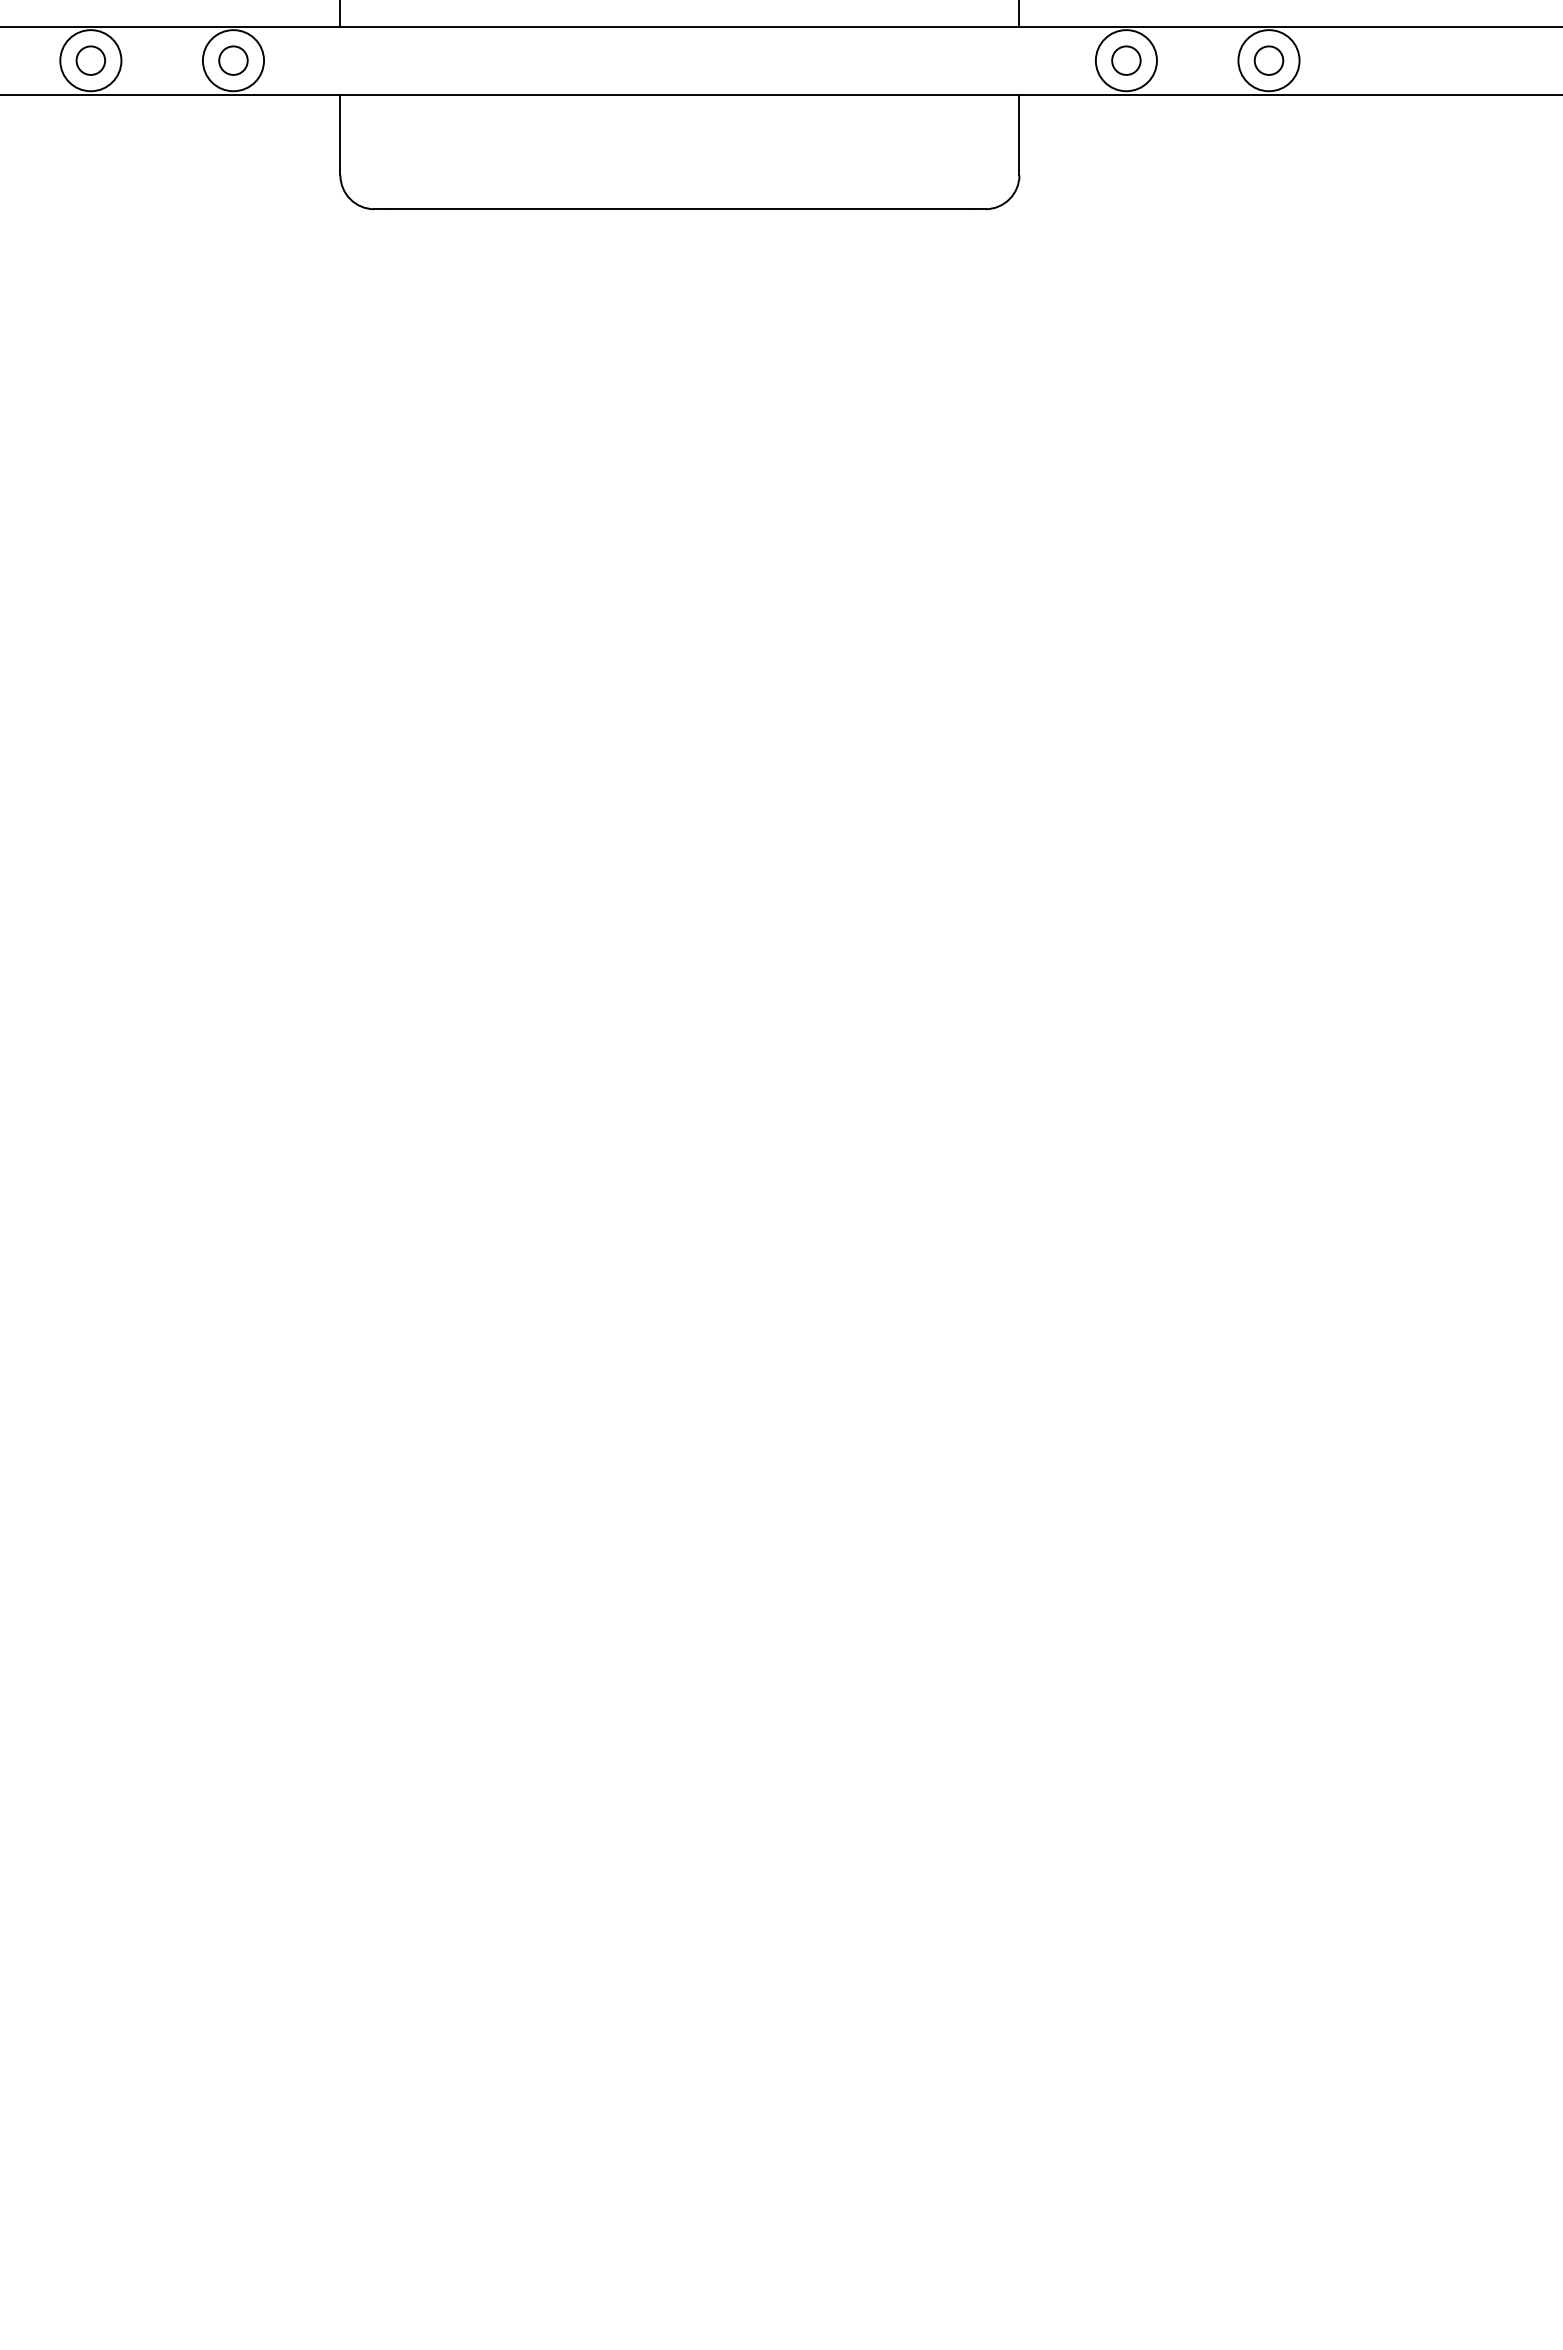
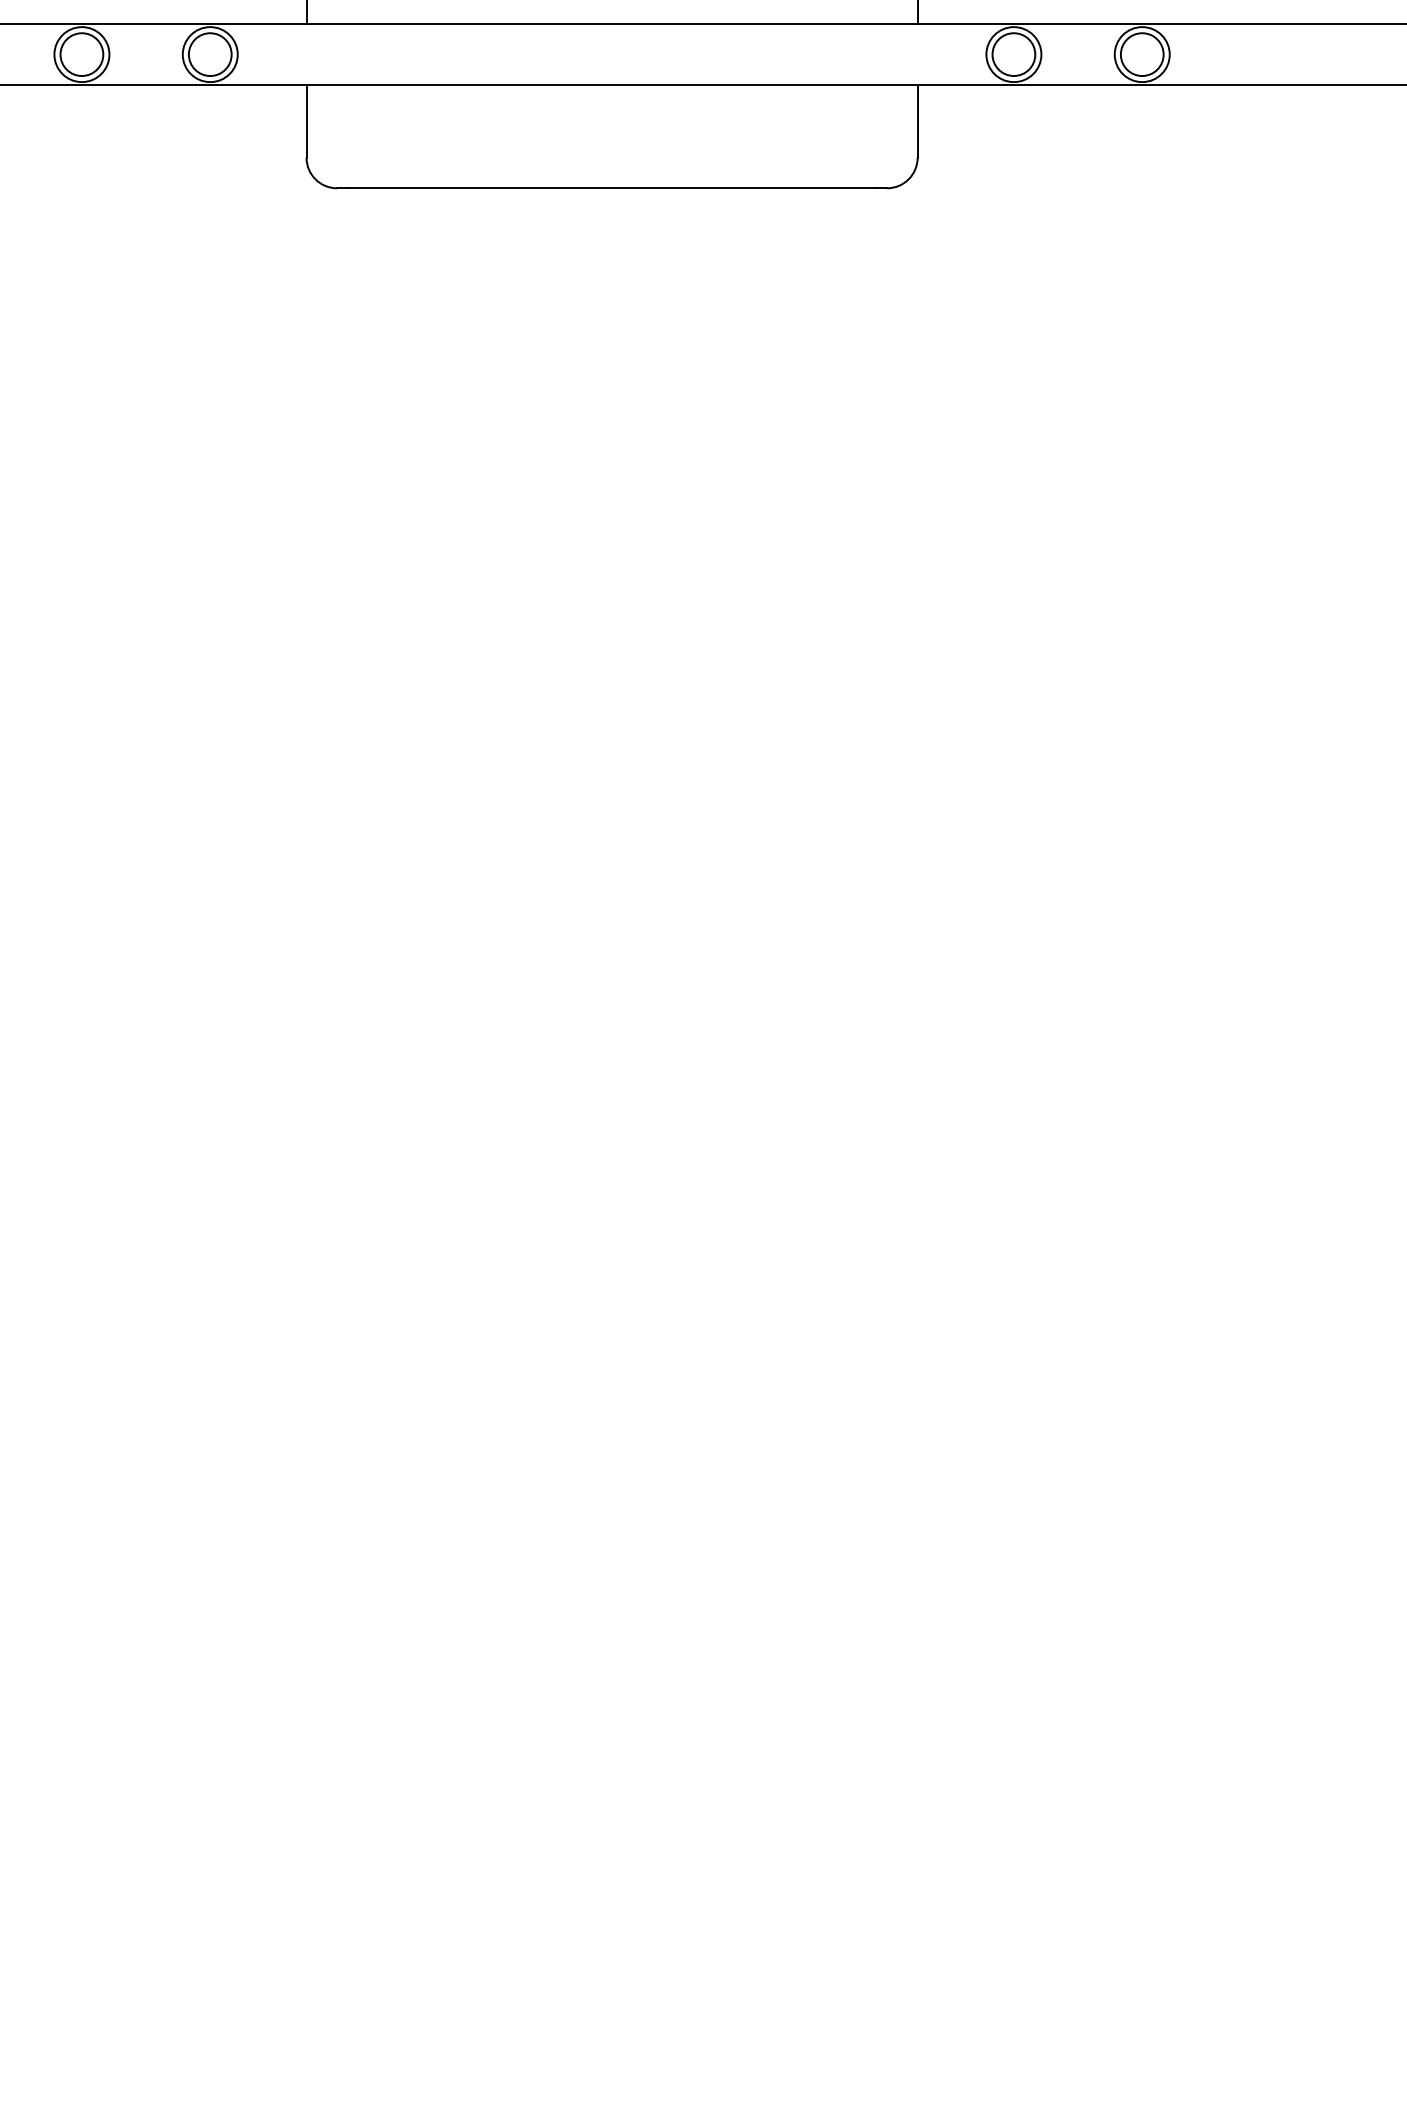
circle: (90, 60) -> (81, 54), size x1.67
circle: (233, 60) -> (210, 54), size x1.67
circle: (1126, 60) -> (1014, 54), size x1.67
circle: (1268, 60) -> (1141, 54), size x1.67

